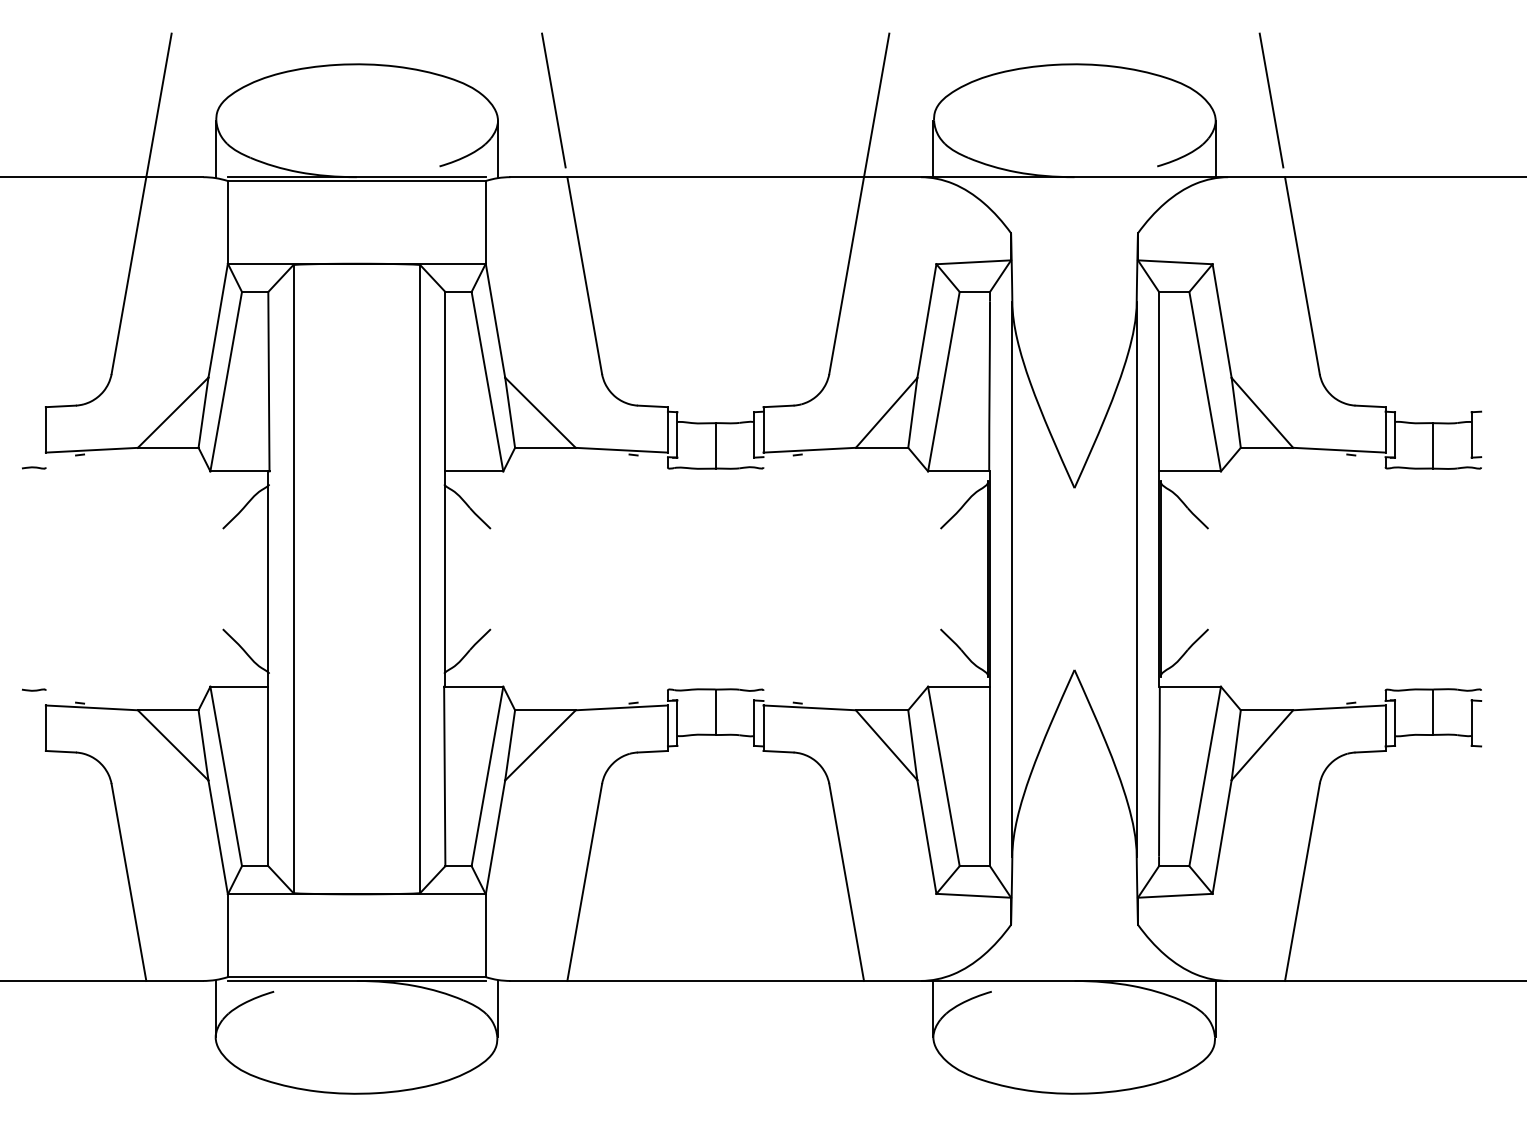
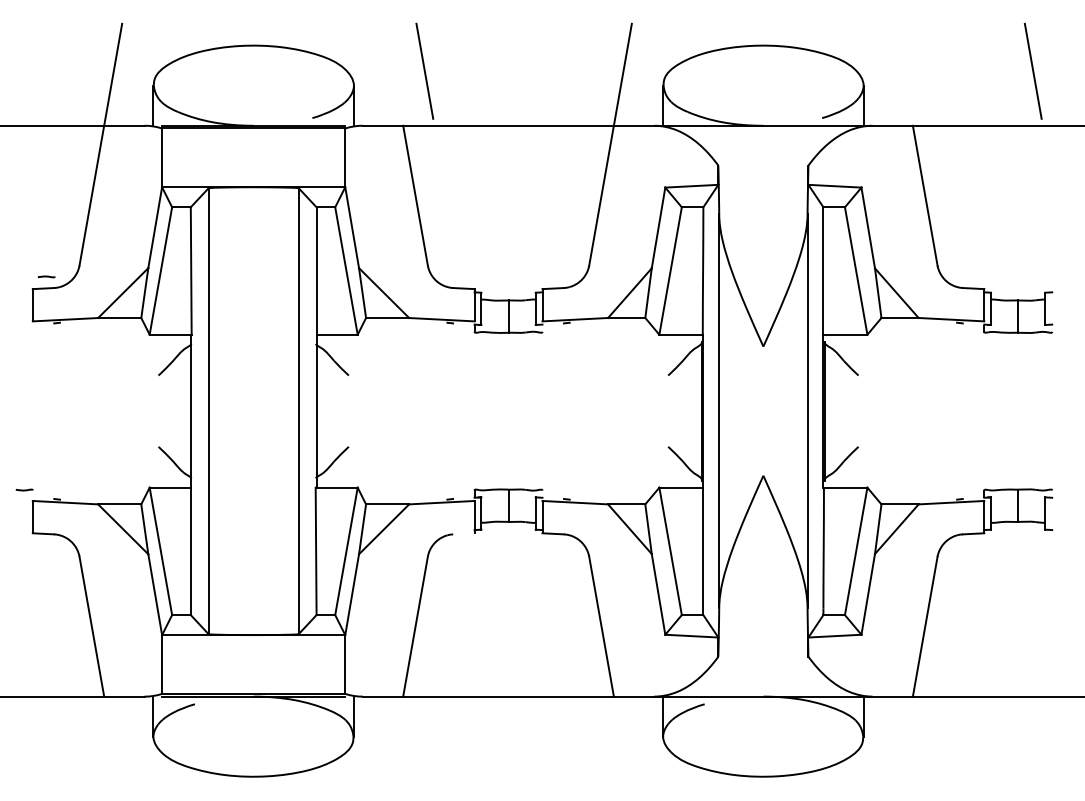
line: (553, 100) -> (424, 71), moved
line: (1271, 100) -> (1033, 71), moved
line: (34, 467) -> (46, 276), moved
line: (652, 751) -> (463, 533), removed

